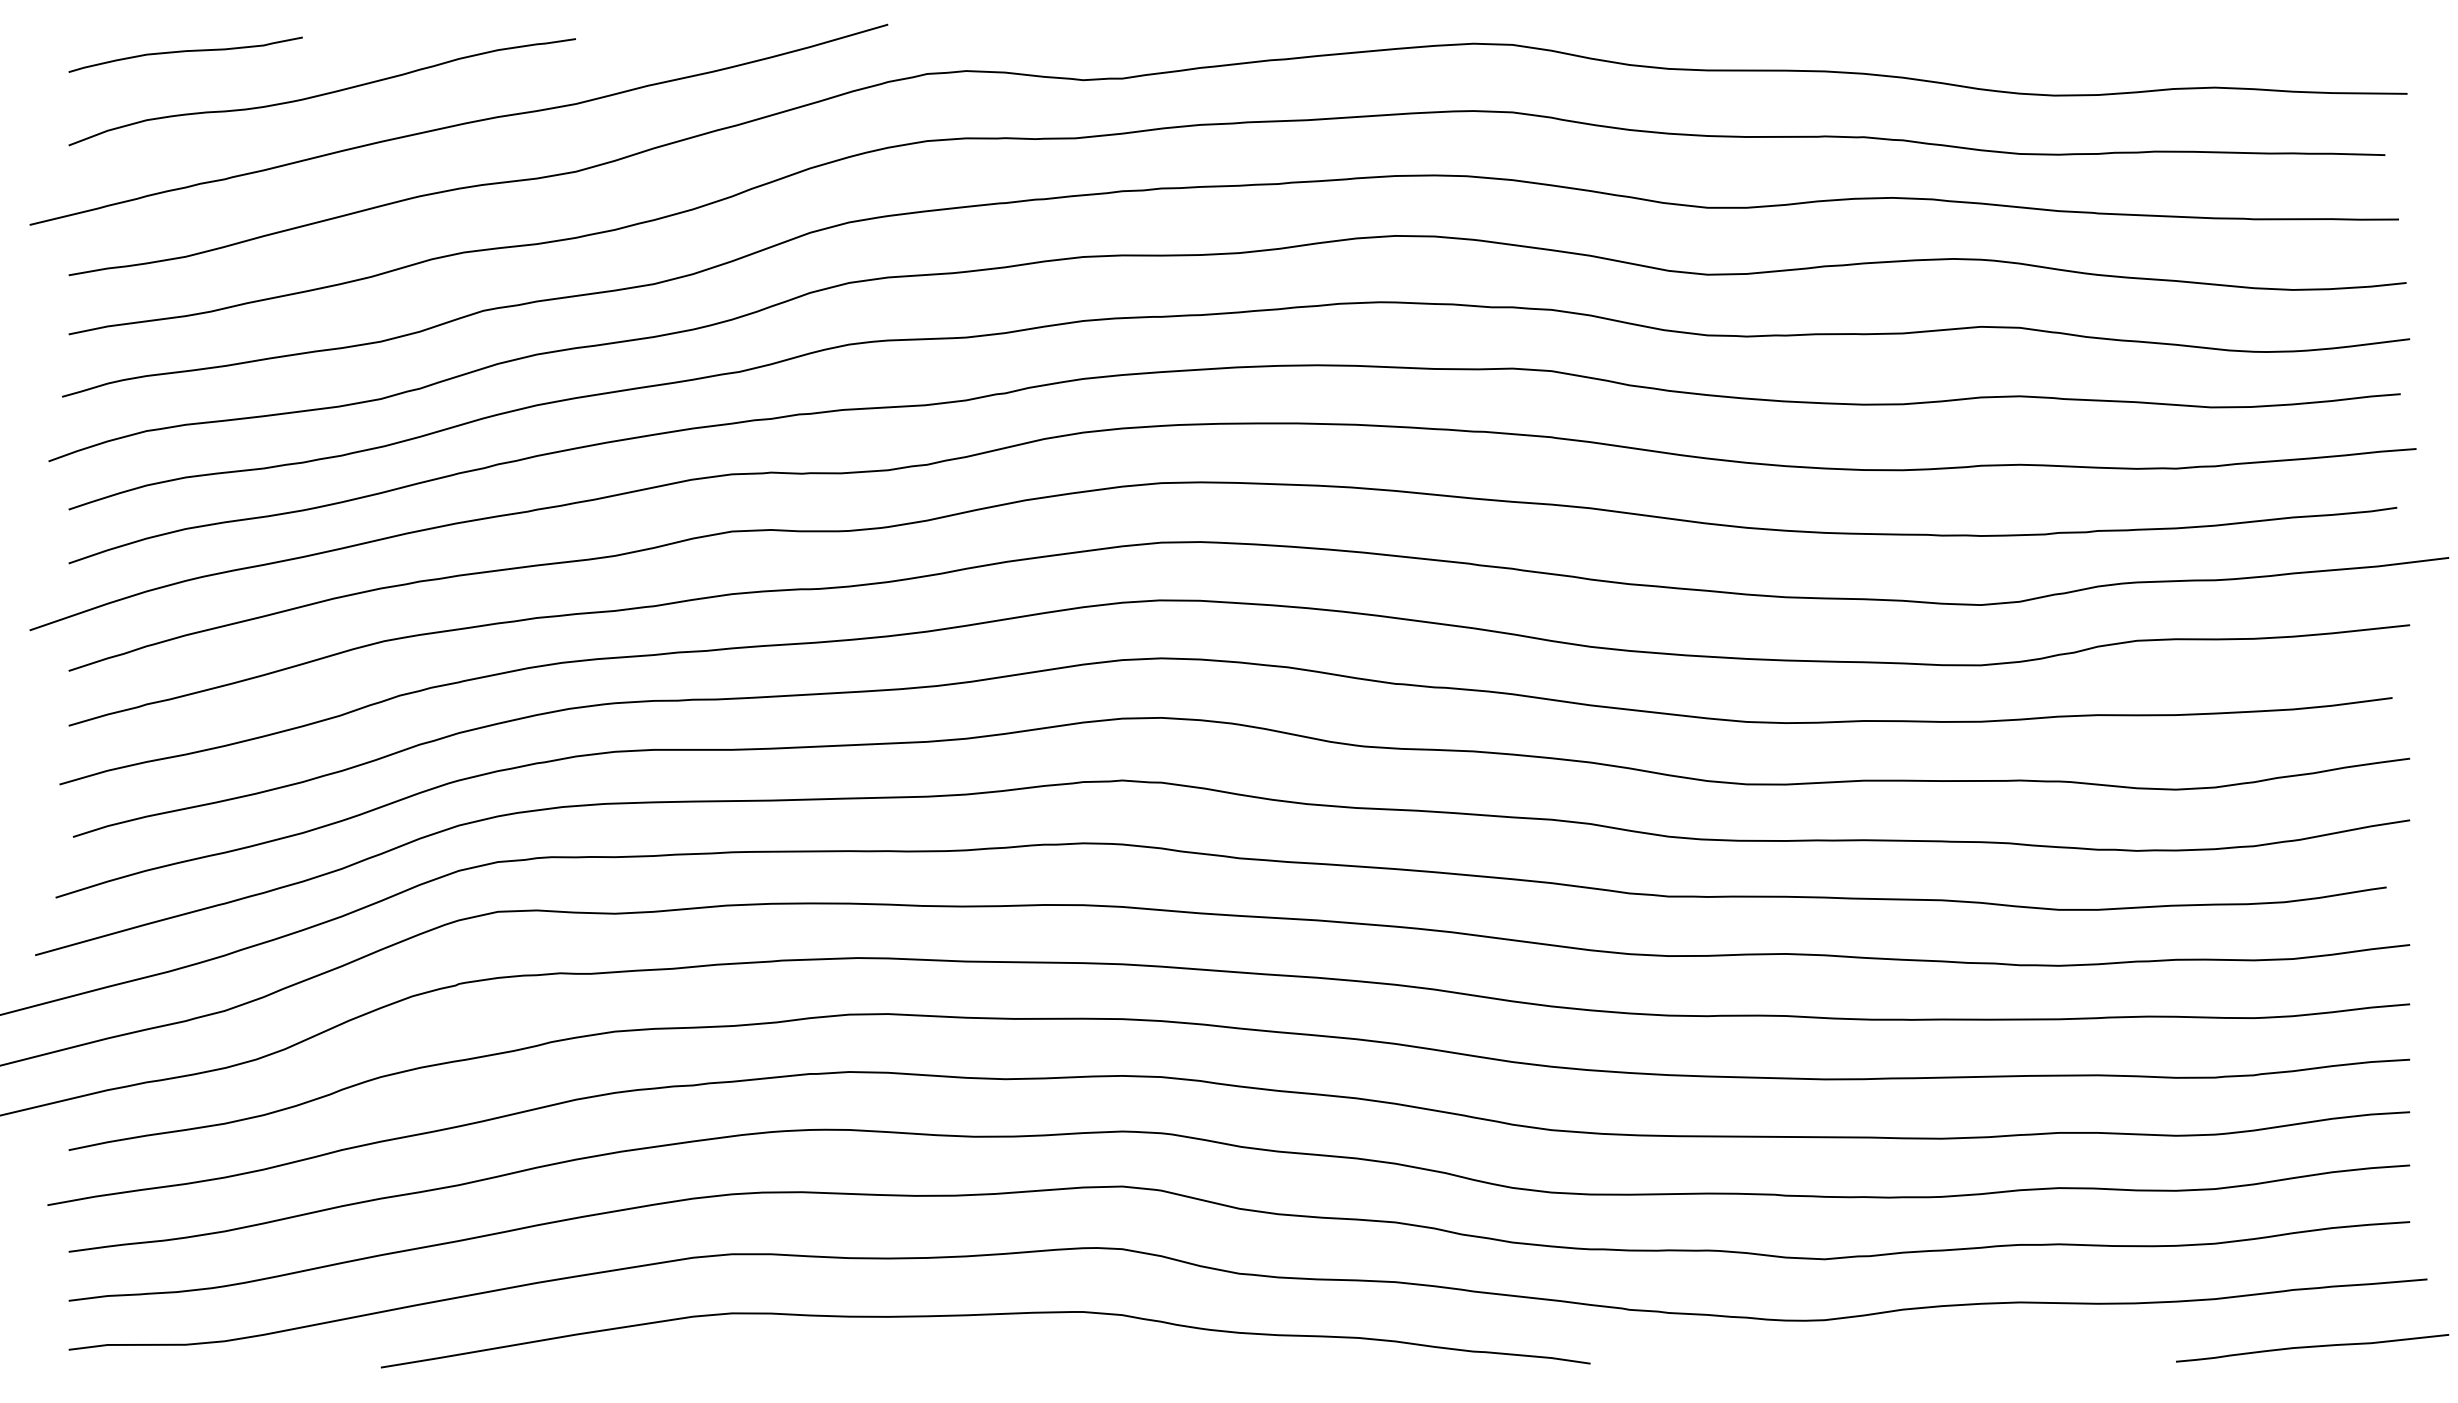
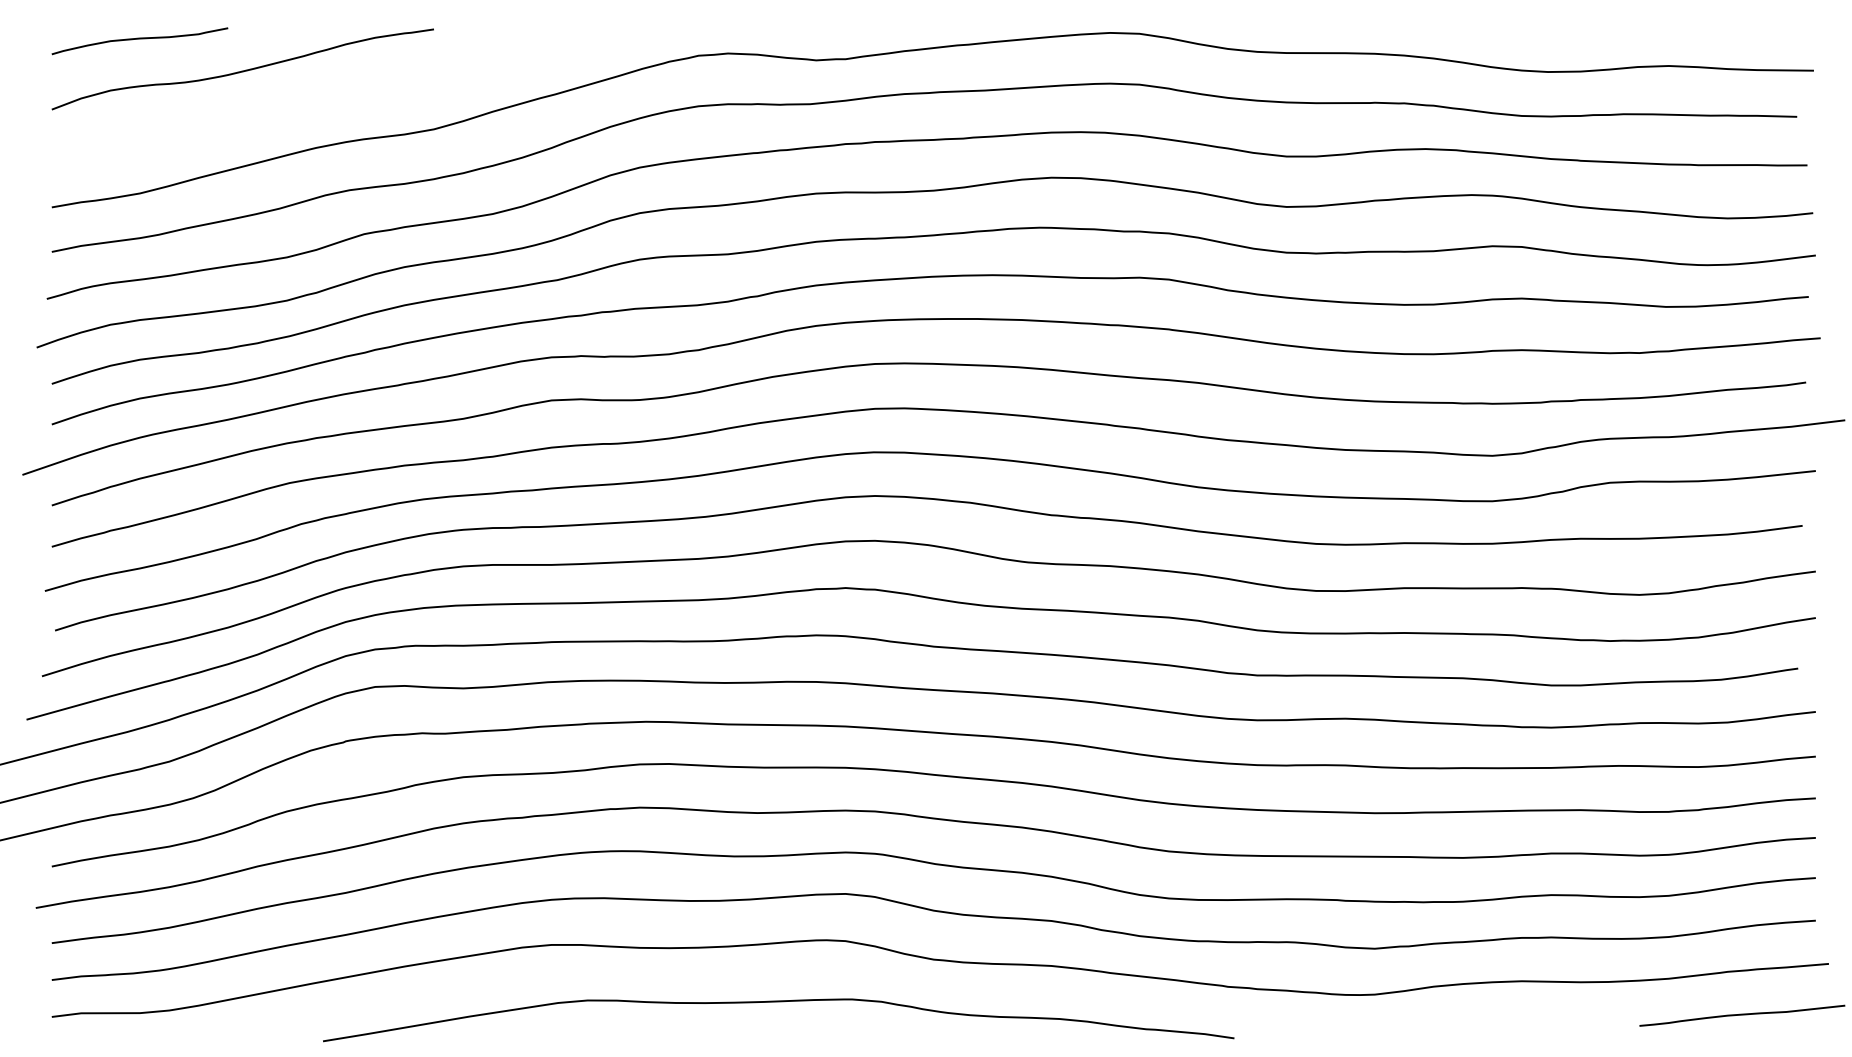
curve: (458, 124) -> (345, 93), removed
curve: (985, 1316) -> (778, 1002), moved

